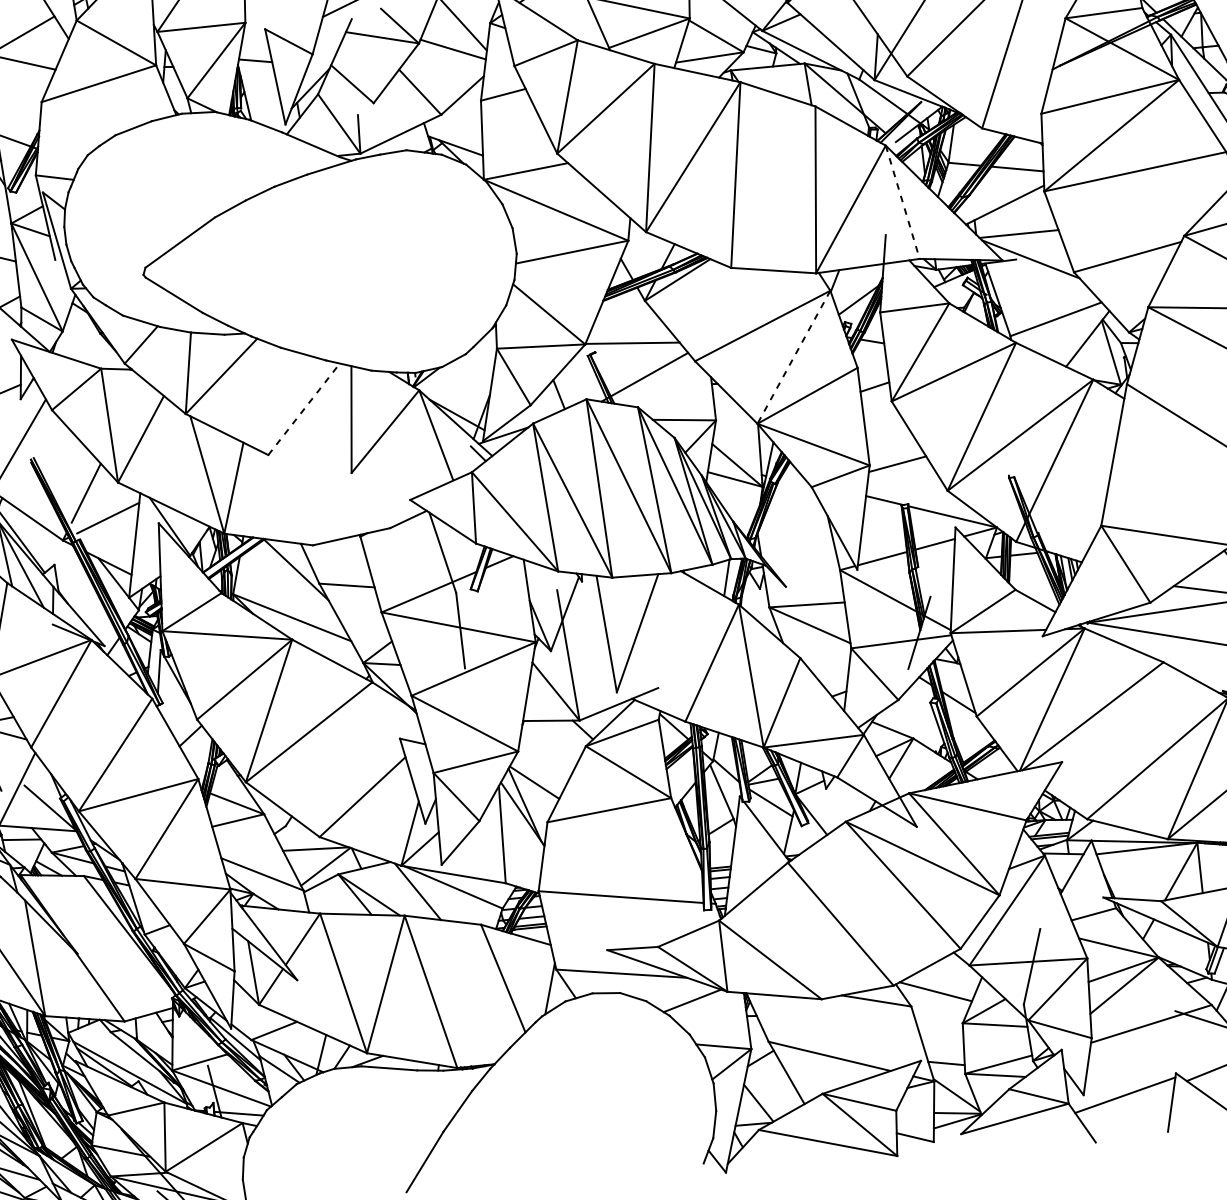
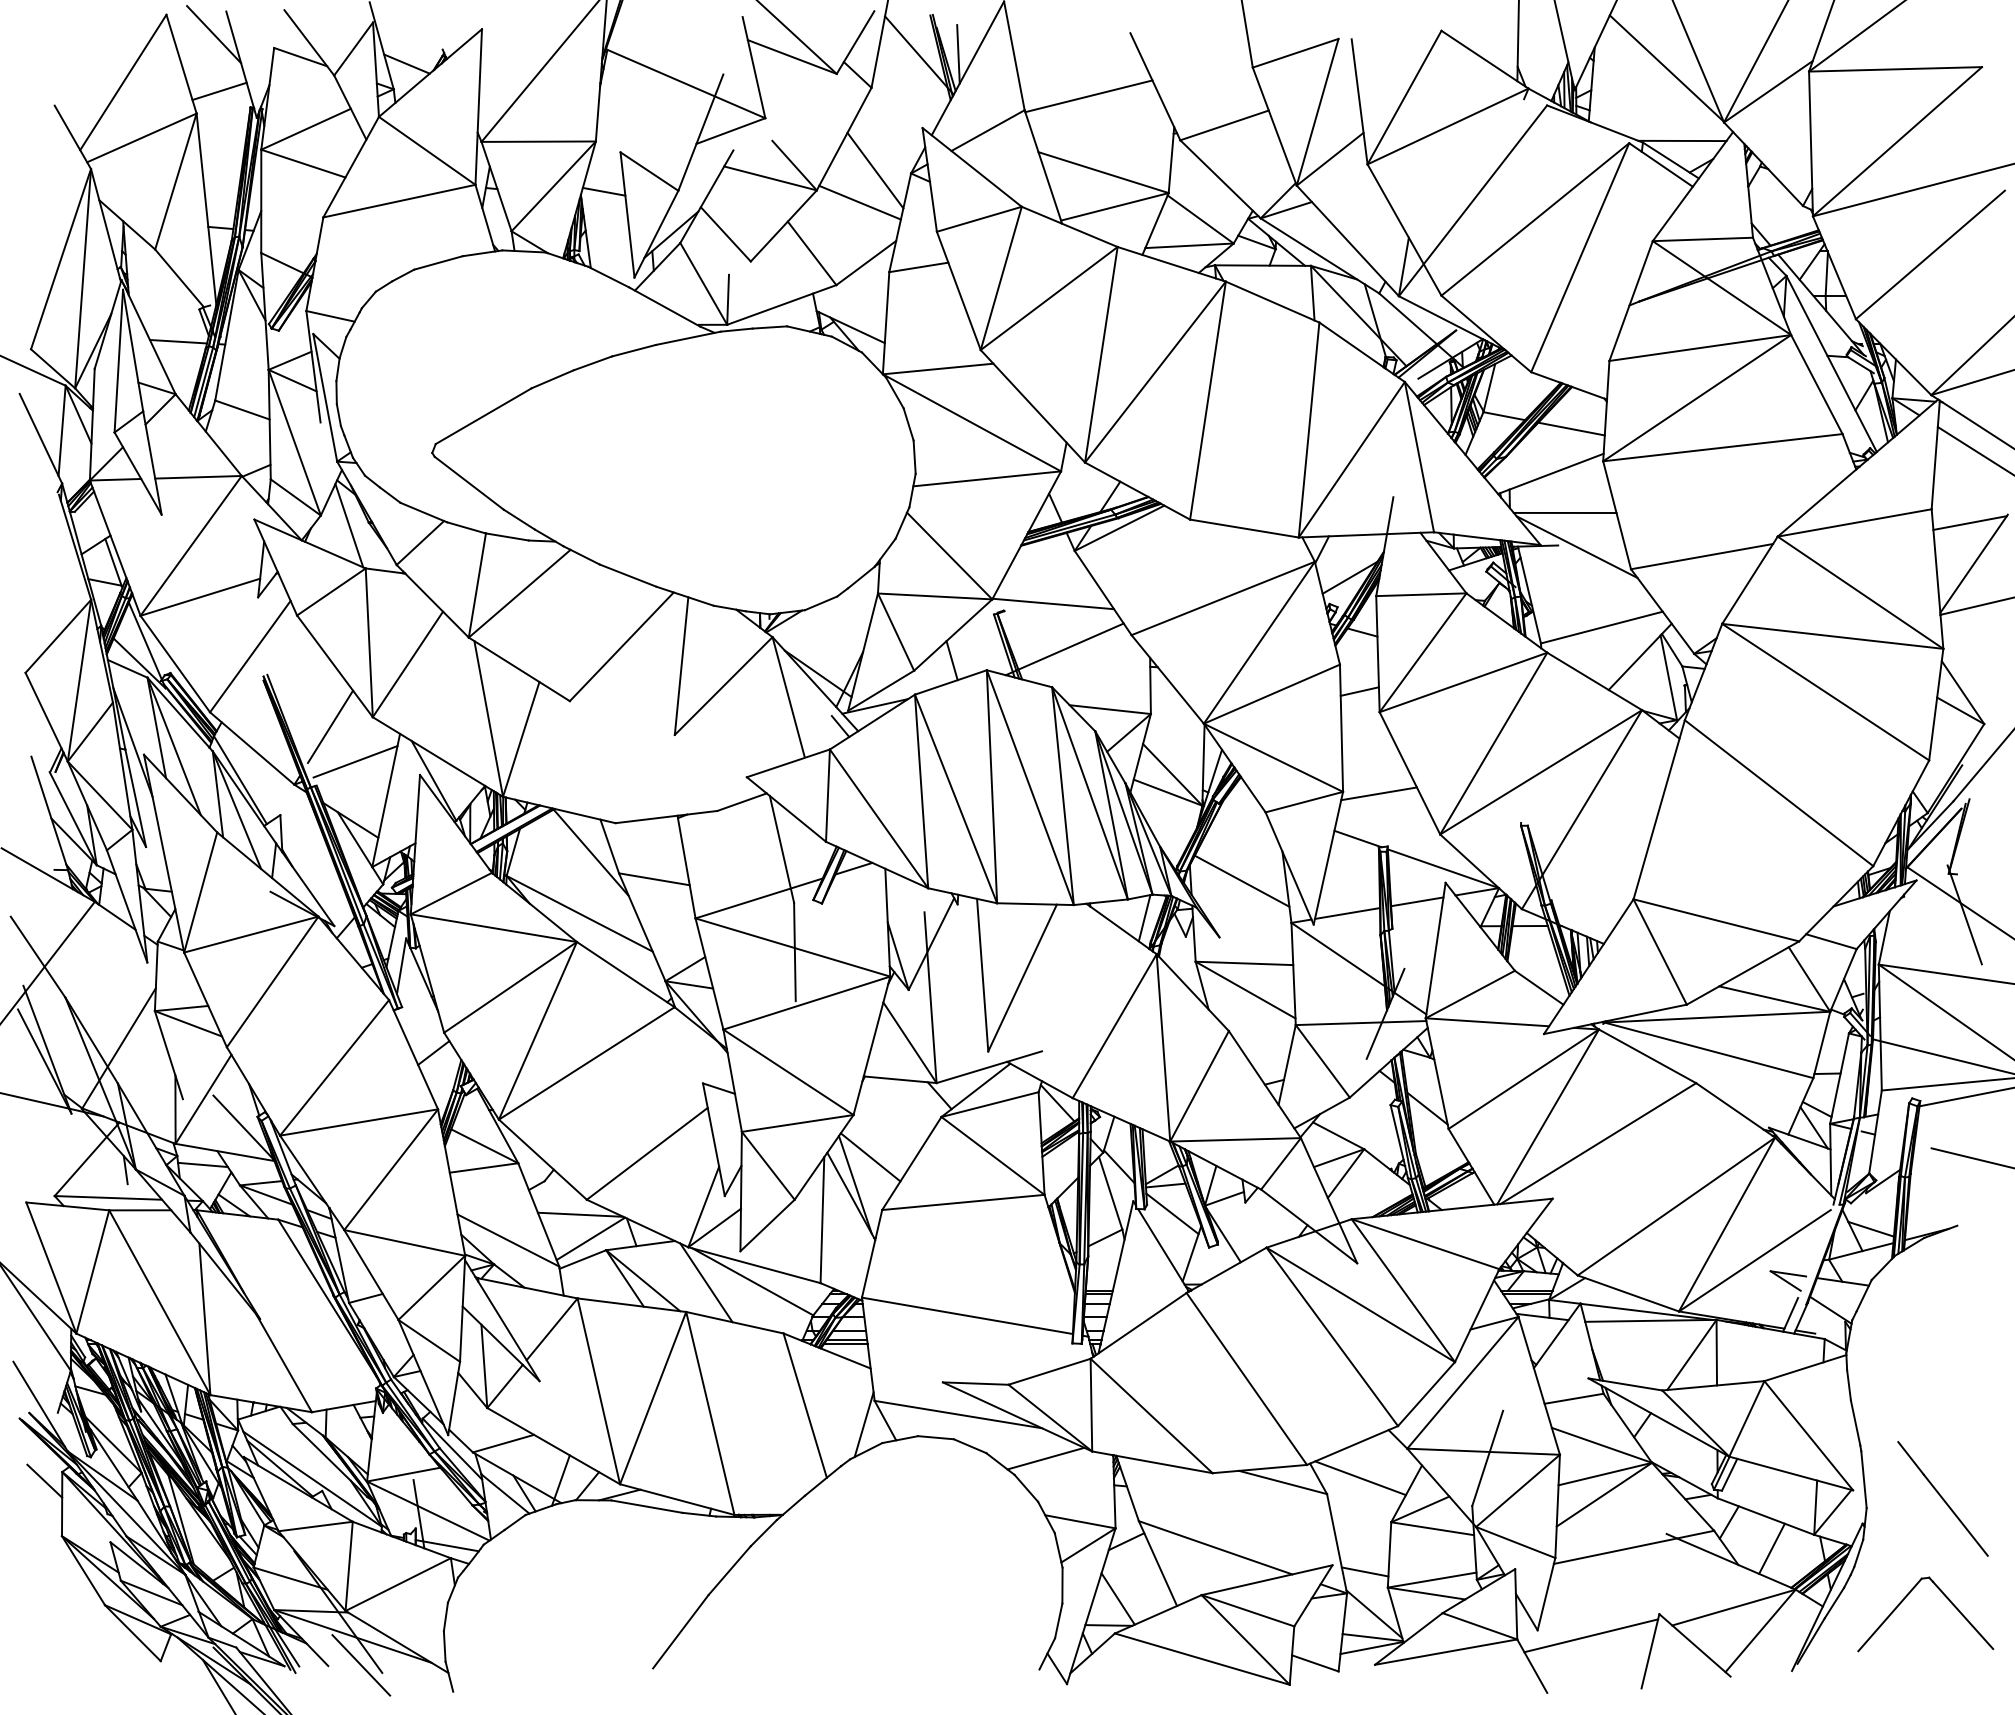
line: (902, 202) -> (1419, 457), dashed -> solid
line: (85, 336) -> (349, 525), added
line: (794, 357) -> (1259, 643), dashed -> solid
line: (304, 409) -> (622, 646), dashed -> solid
line: (798, 541) -> (1241, 880), added

